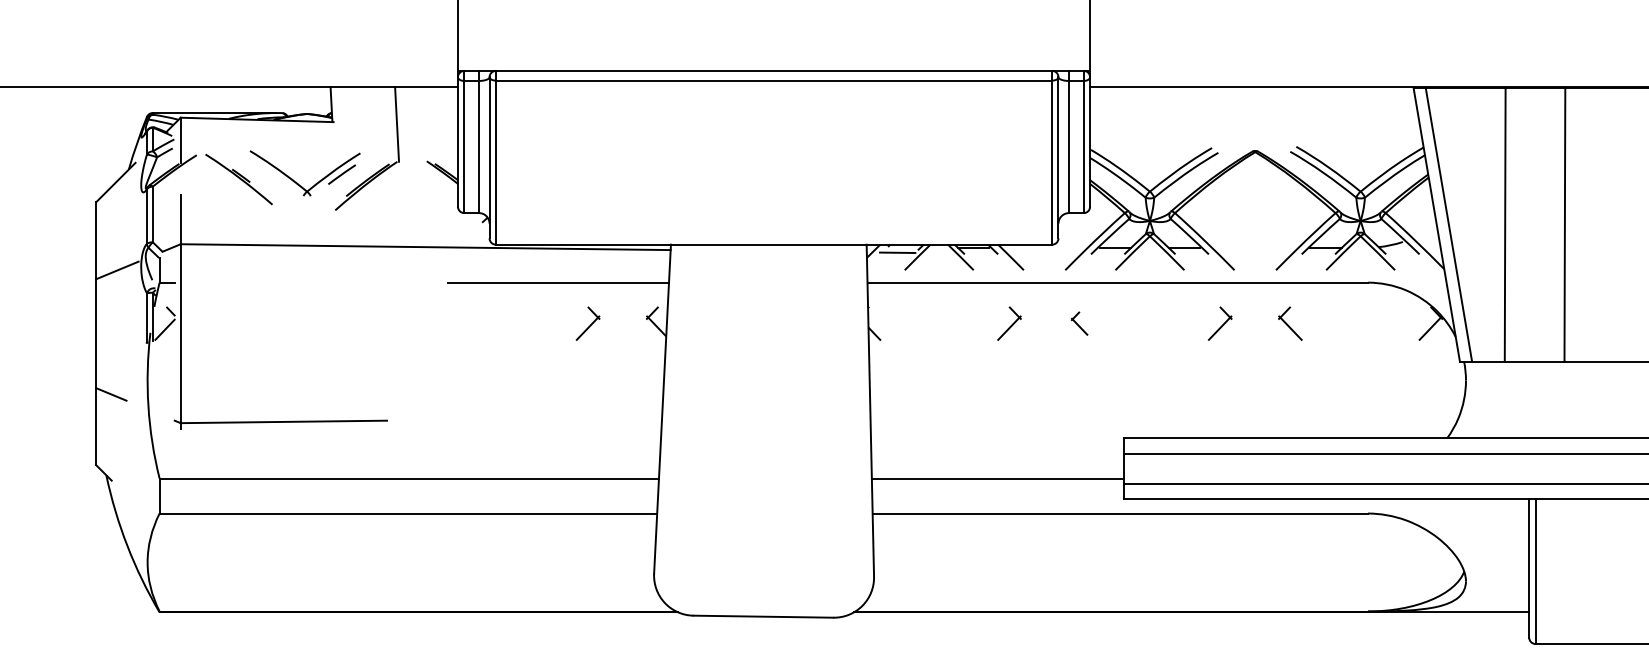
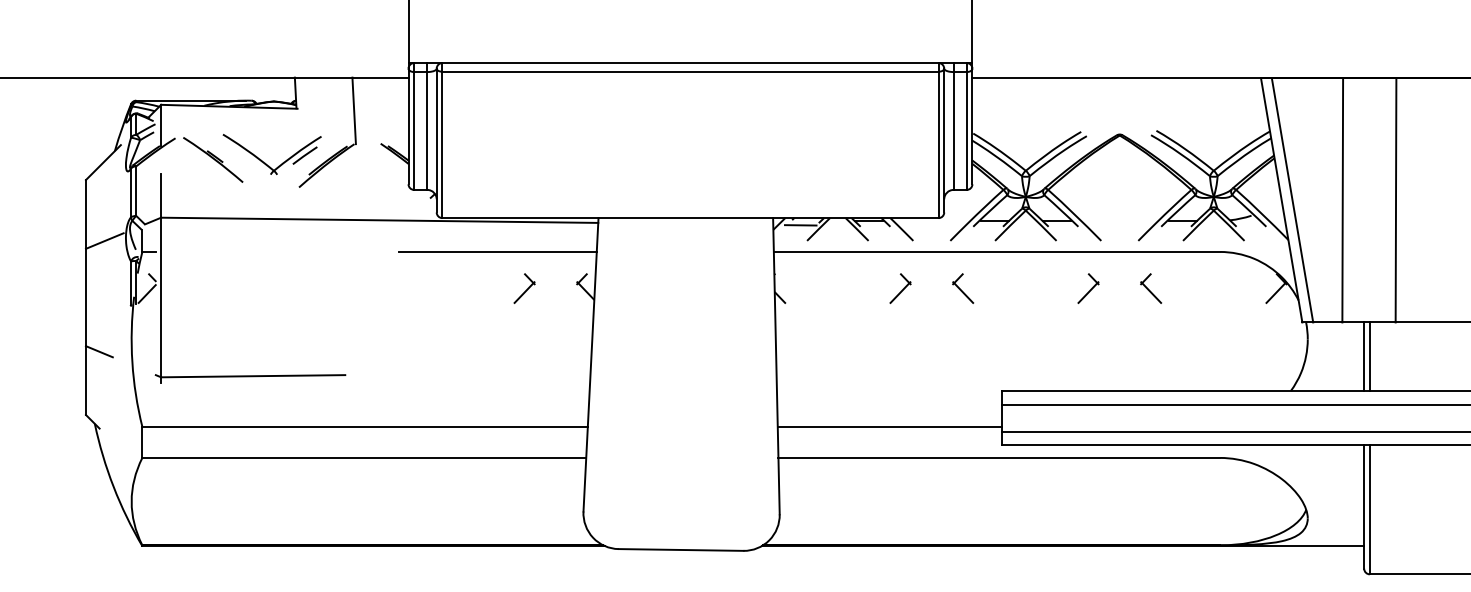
part: (1079, 323) -> (962, 288), size x1.43
line: (1529, 399) -> (1364, 356), added
line: (1535, 399) -> (1369, 356), added

